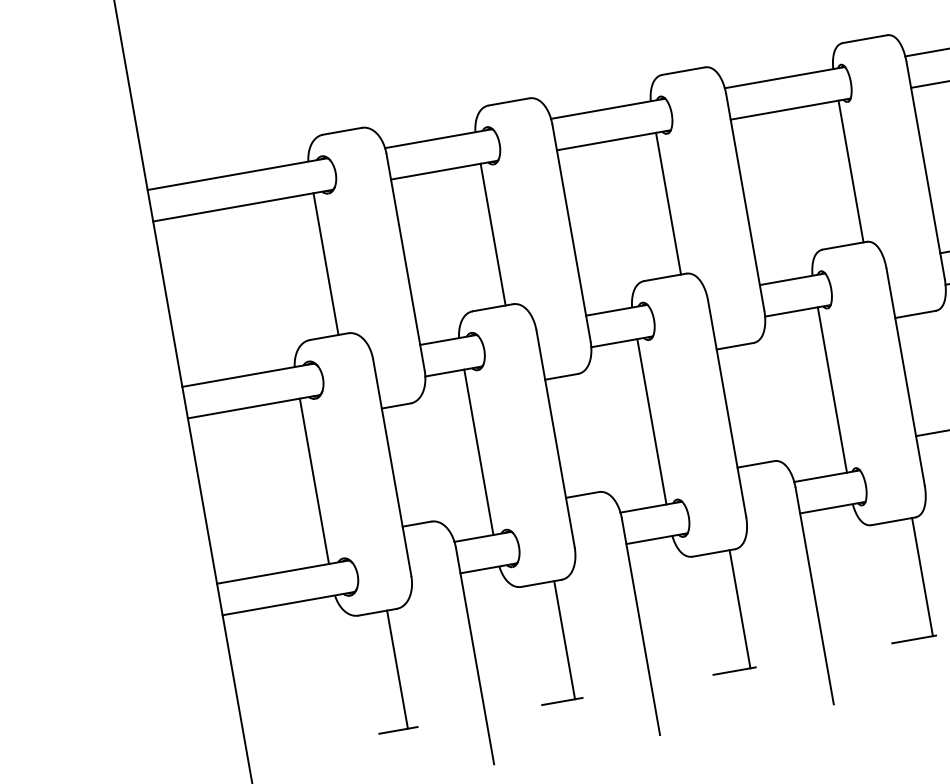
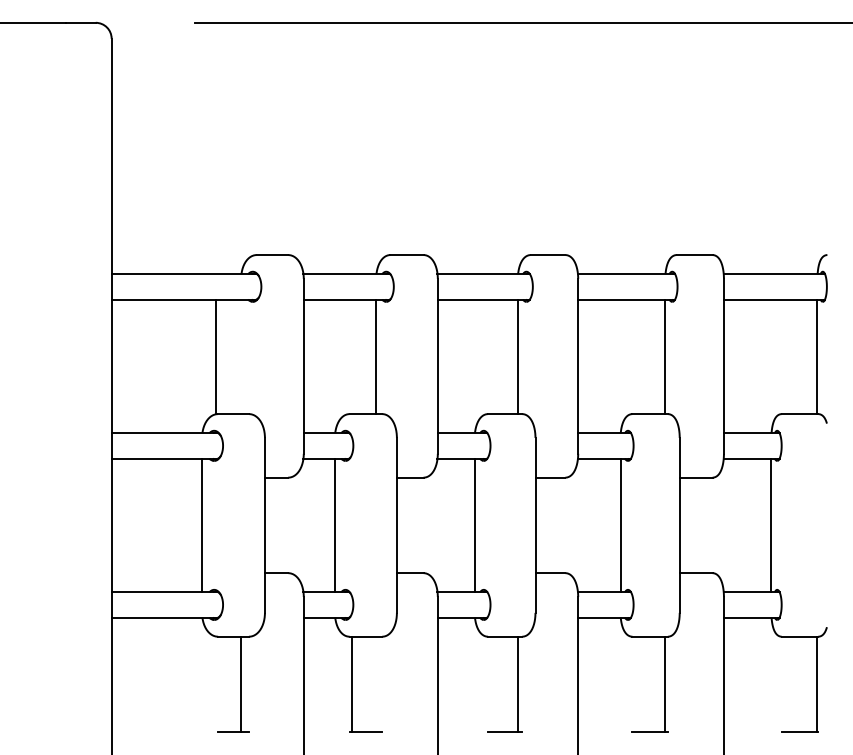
line: (326, 263) -> (216, 356), moved
line: (565, 640) -> (352, 684), moved

